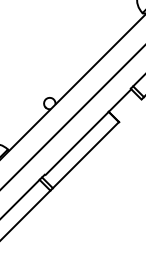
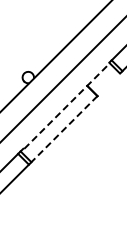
line: (88, 132) -> (67, 106), solid -> dashed
line: (85, 155) -> (64, 129), solid -> dashed

